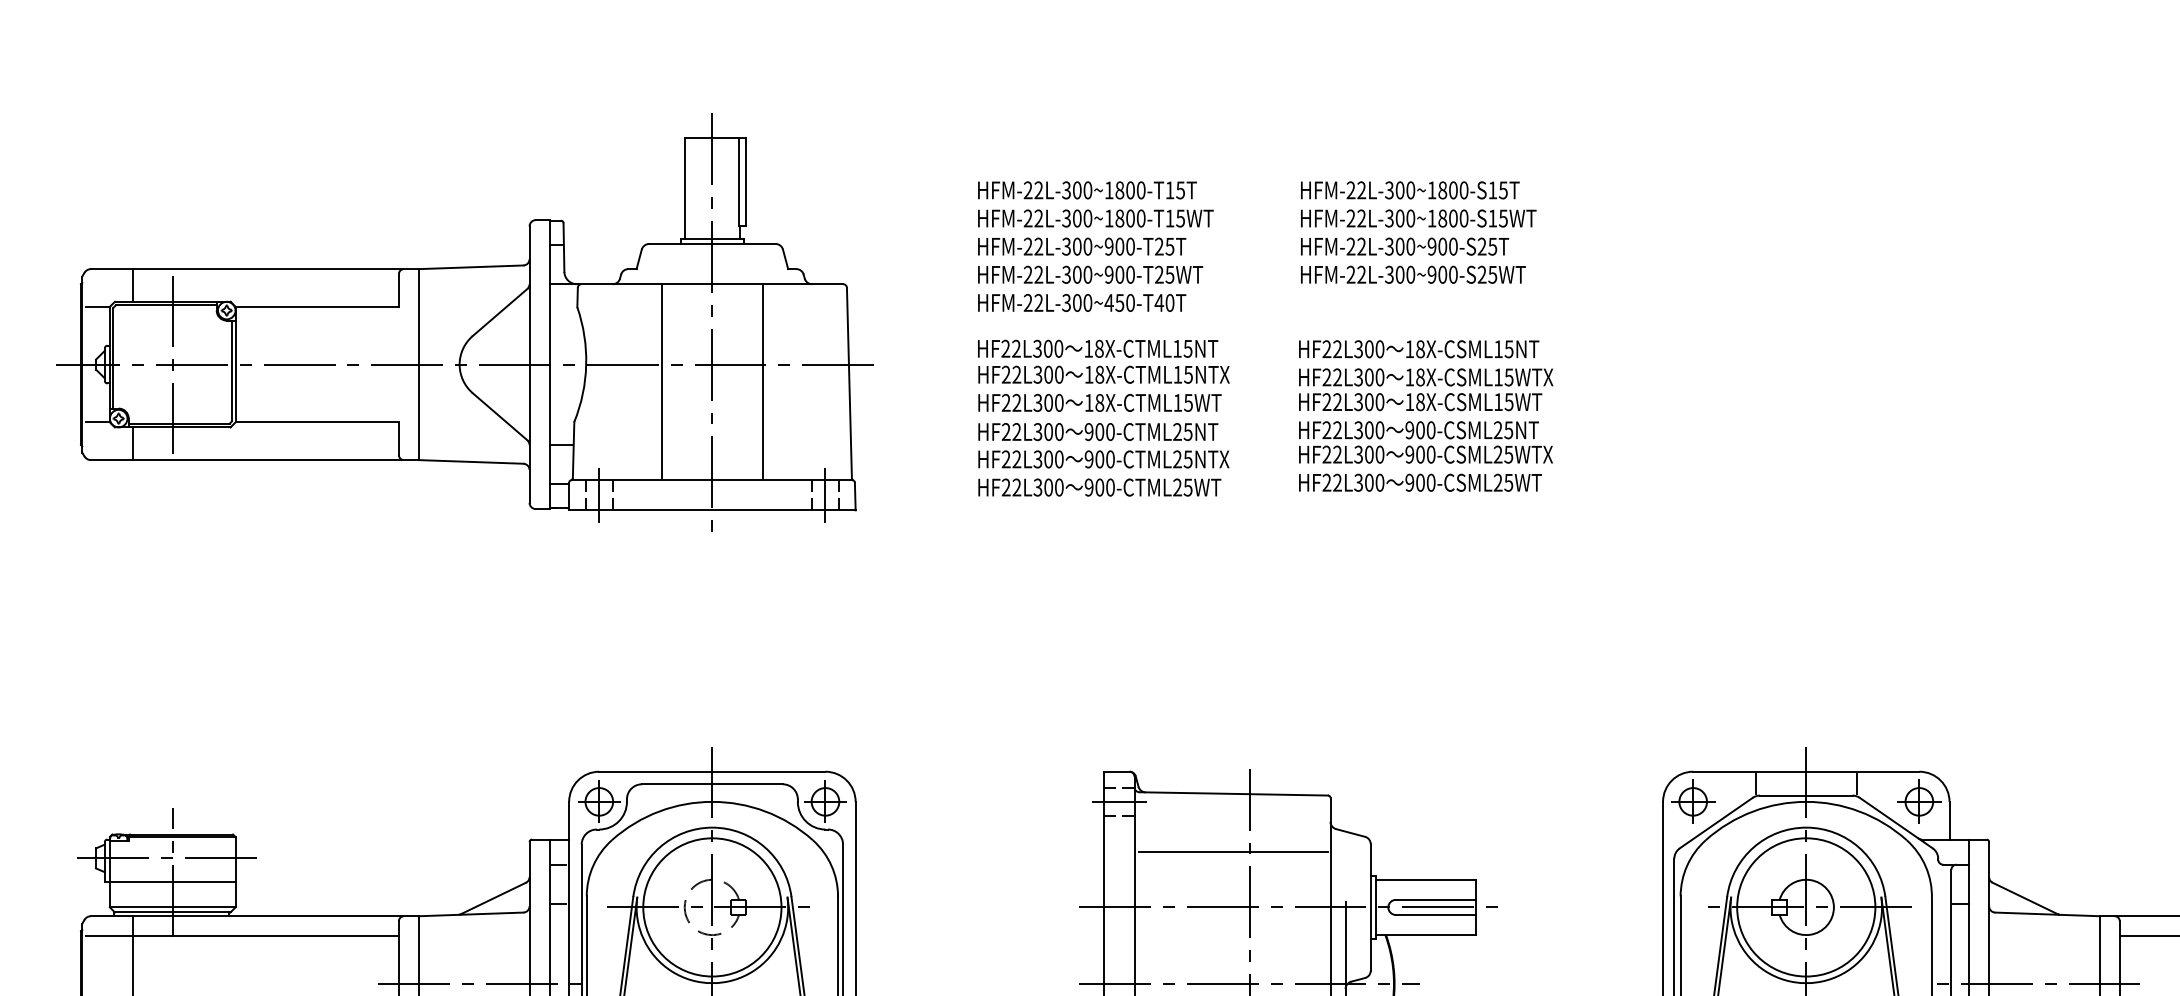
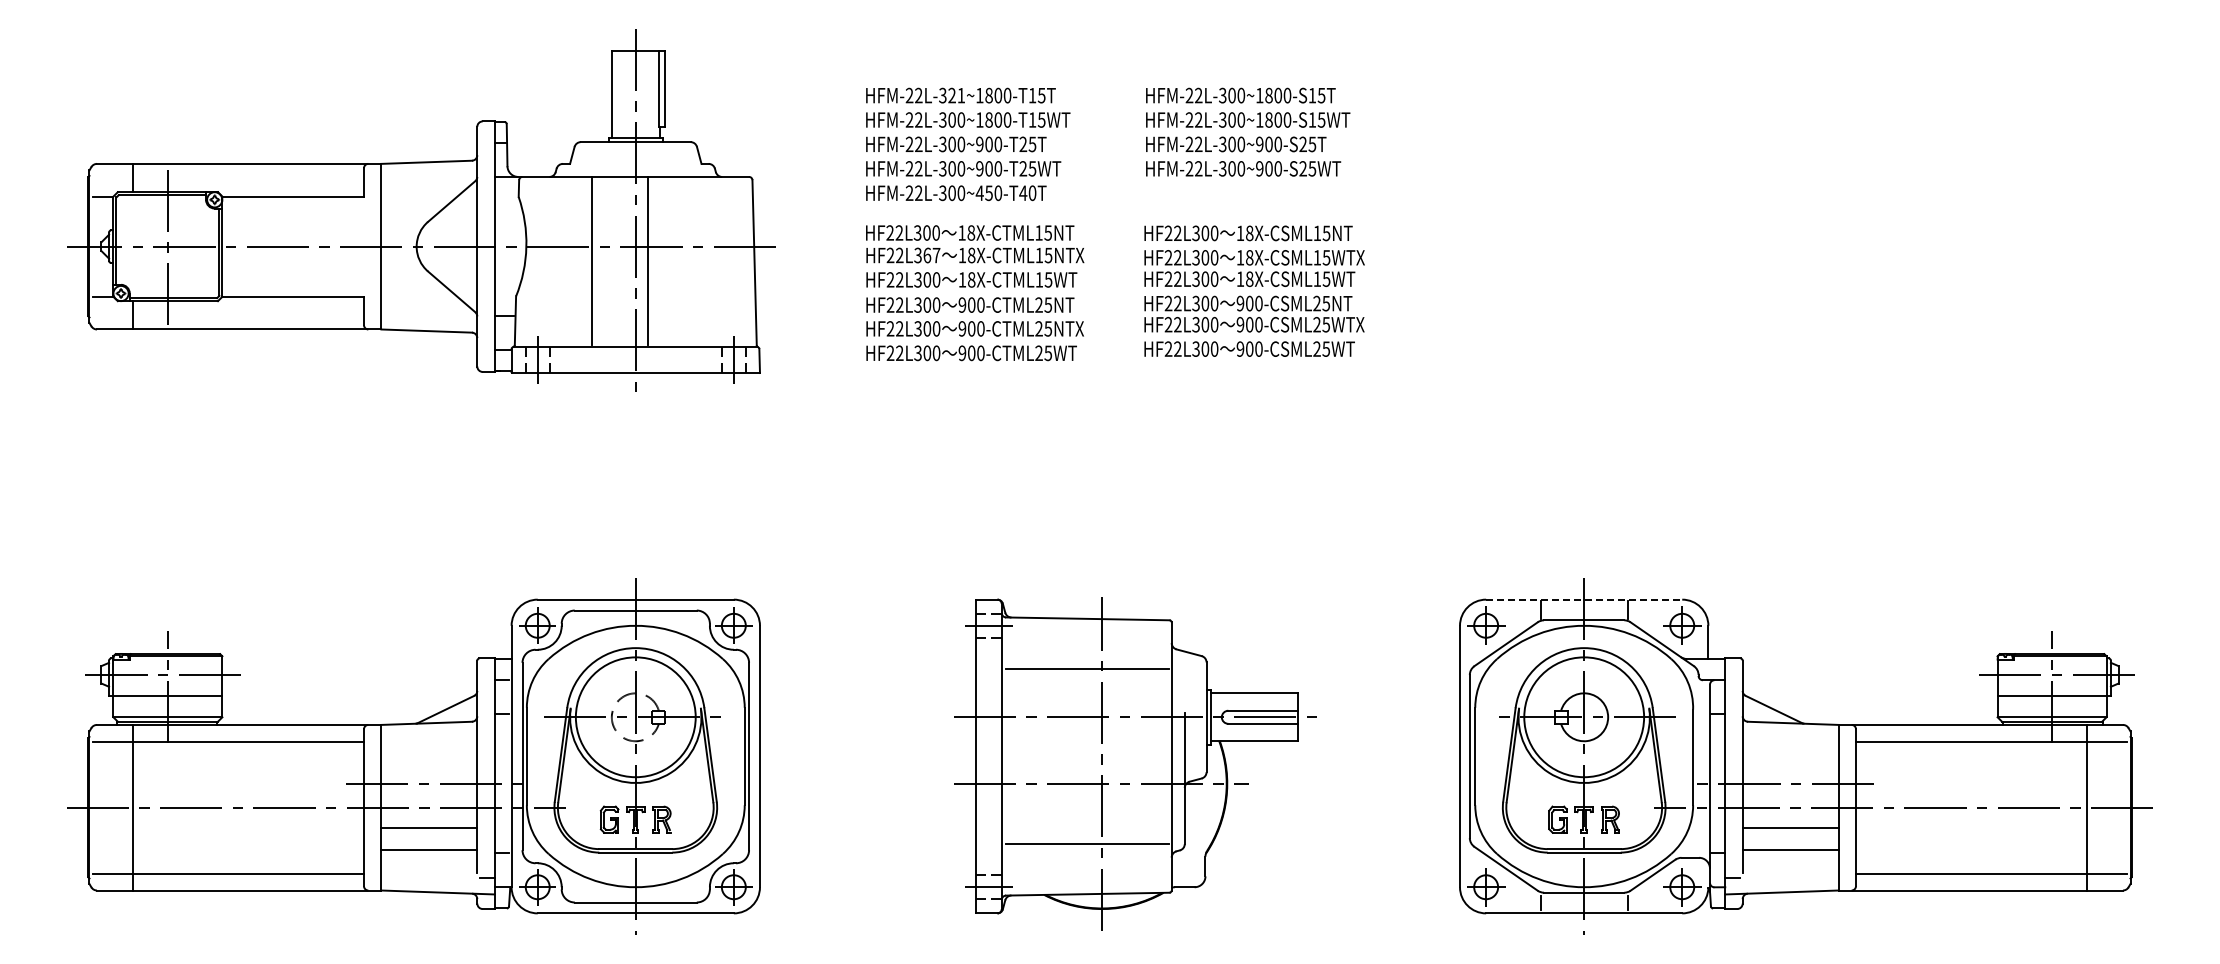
text: (1082, 190) -> (956, 95), HFM-22L-300~1800-T15T -> HFM-22L-321~1800-T15T
text: (1053, 374) -> (931, 255), HF22L300 -> HF22L367
line: (762, 380) -> (648, 260), moved
line: (1806, 771) -> (1584, 599), solid -> dashed

